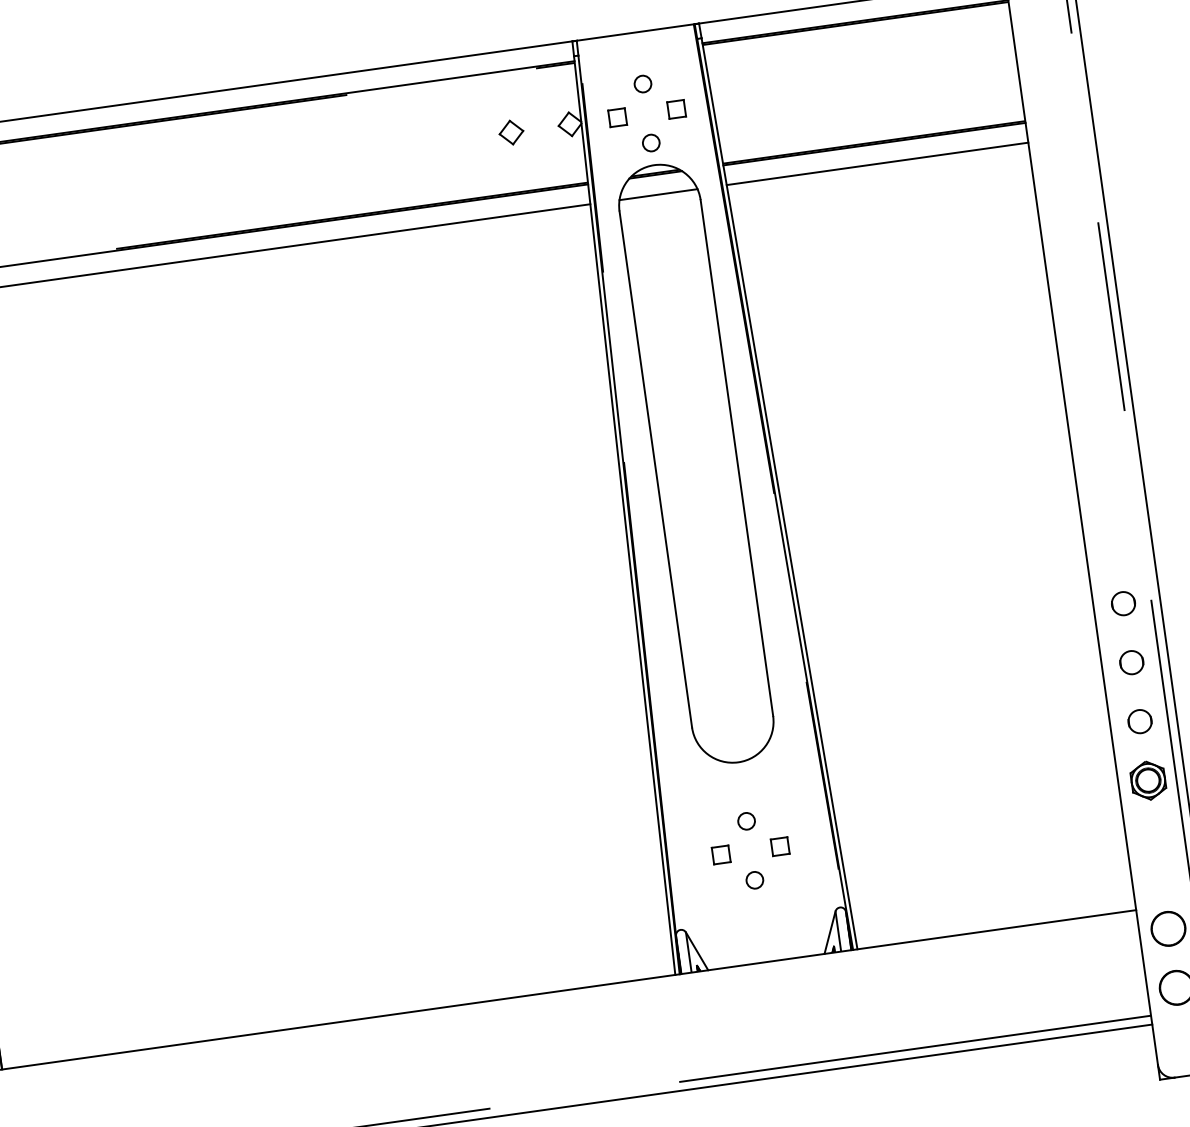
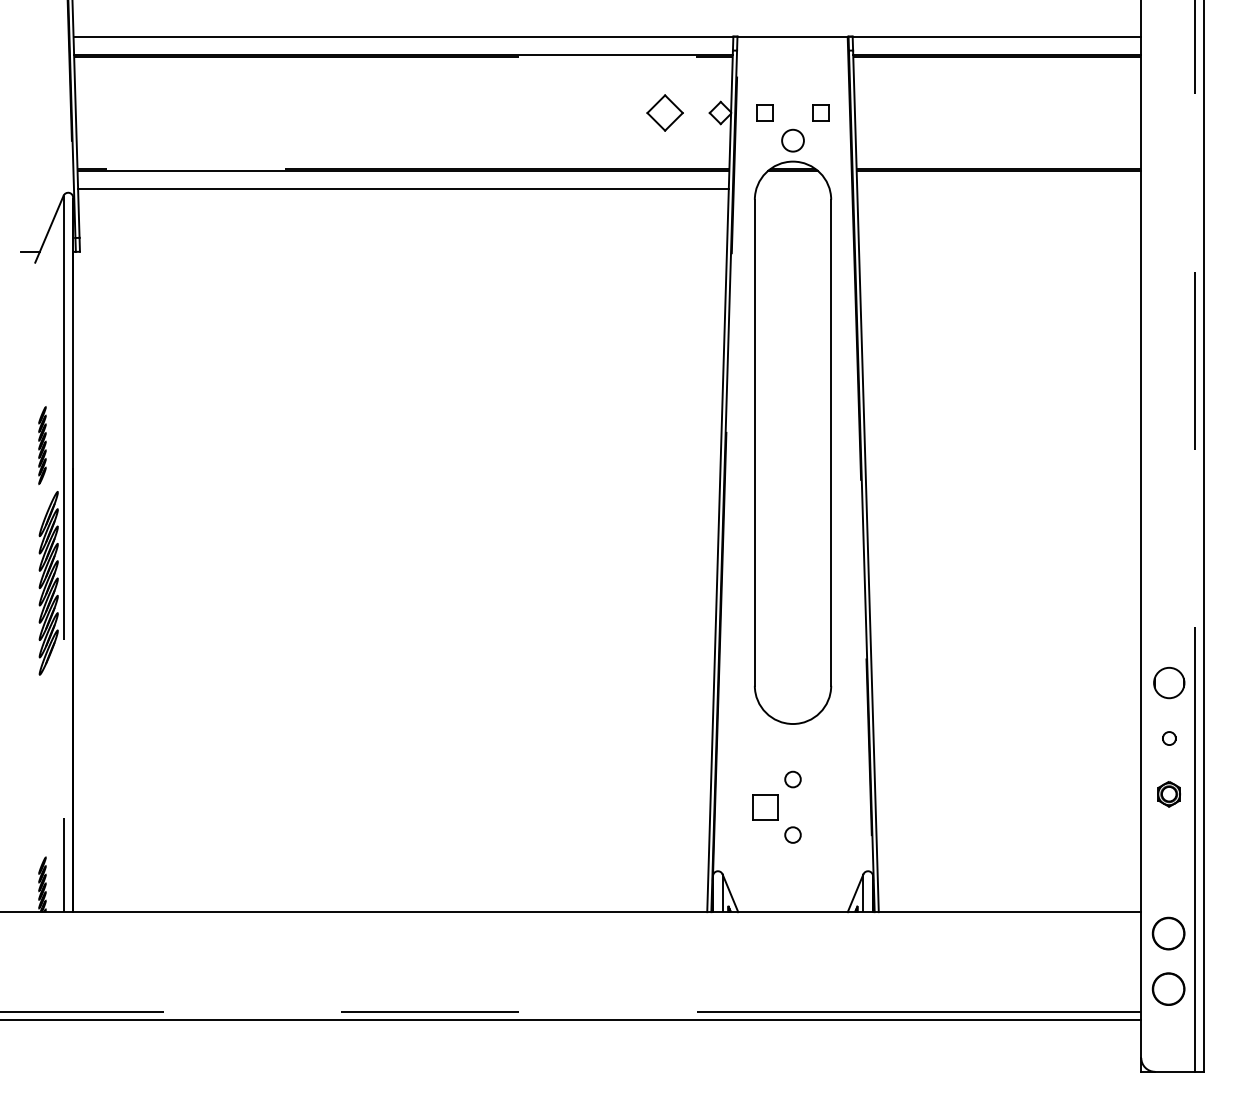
circle: (642, 83) -> (792, 84), removed
part: (511, 132) -> (665, 112), size x1.6
circle: (650, 142) -> (792, 140), size x1.4
line: (877, 163) -> (999, 189), removed
line: (658, 194) -> (792, 189), removed
part: (1123, 603) -> (1169, 627), removed
part: (1131, 662) -> (1169, 682), size x1.4
part: (1140, 721) -> (1169, 738), size x0.6
part: (1147, 781) -> (1168, 794), size x0.7
part: (779, 846) -> (820, 807), removed
part: (720, 855) -> (764, 807), size x1.6

